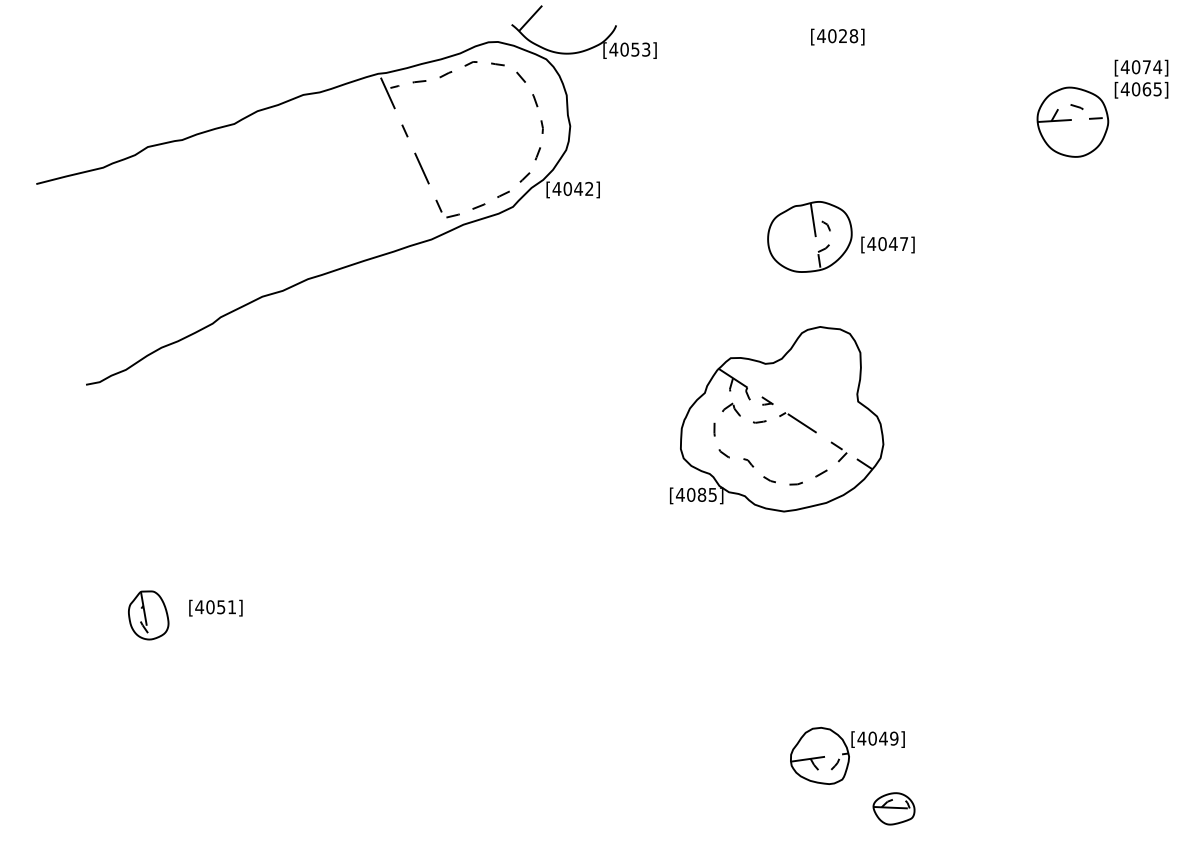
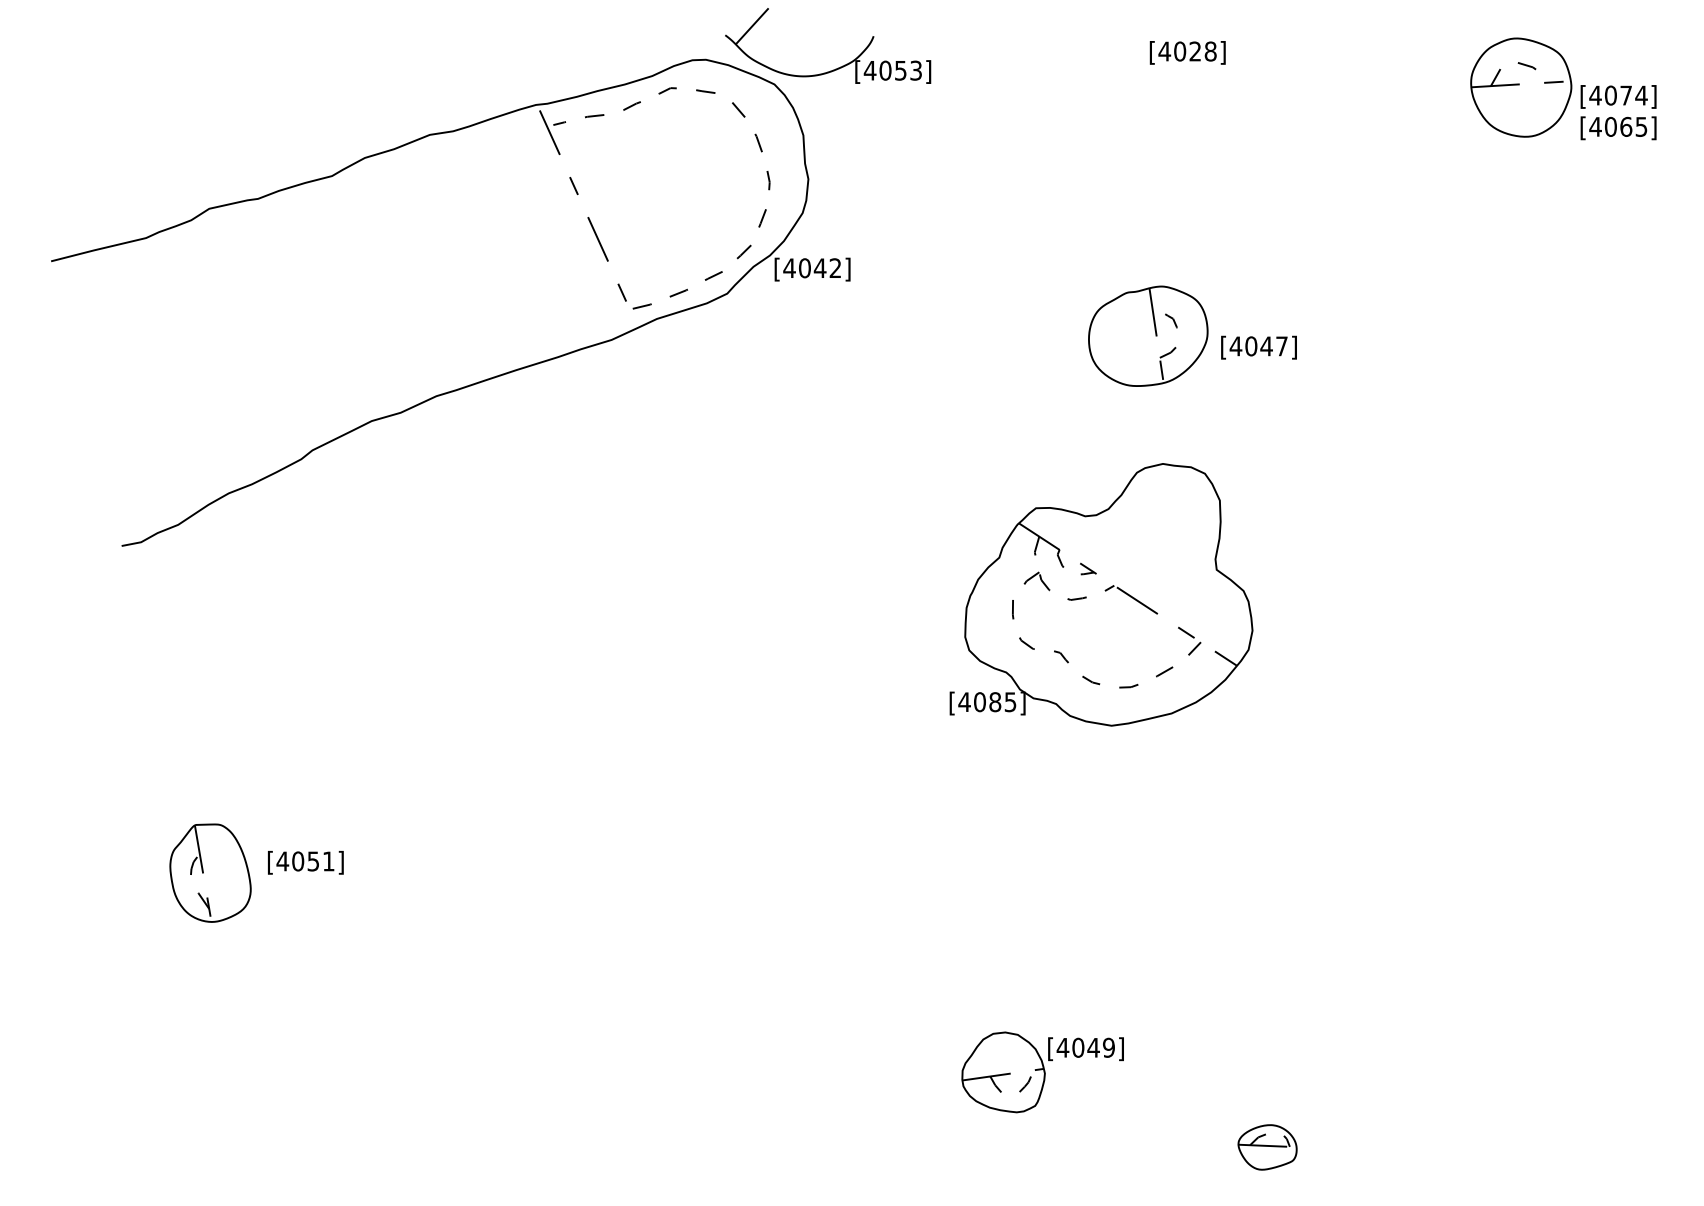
part: (1073, 122) -> (1521, 87), moved
part: (148, 615) -> (210, 872), size x1.43
part: (847, 756) -> (1042, 1072), moved

